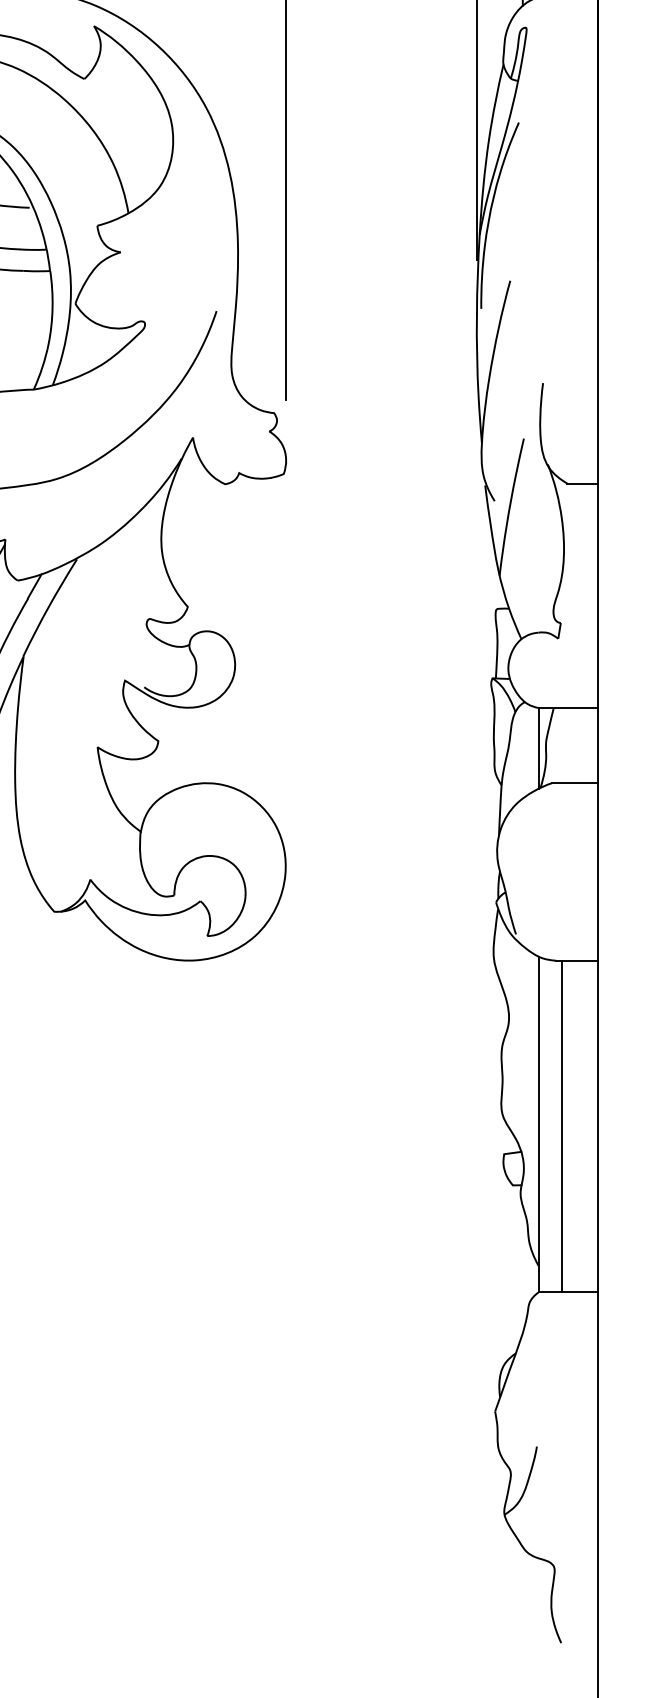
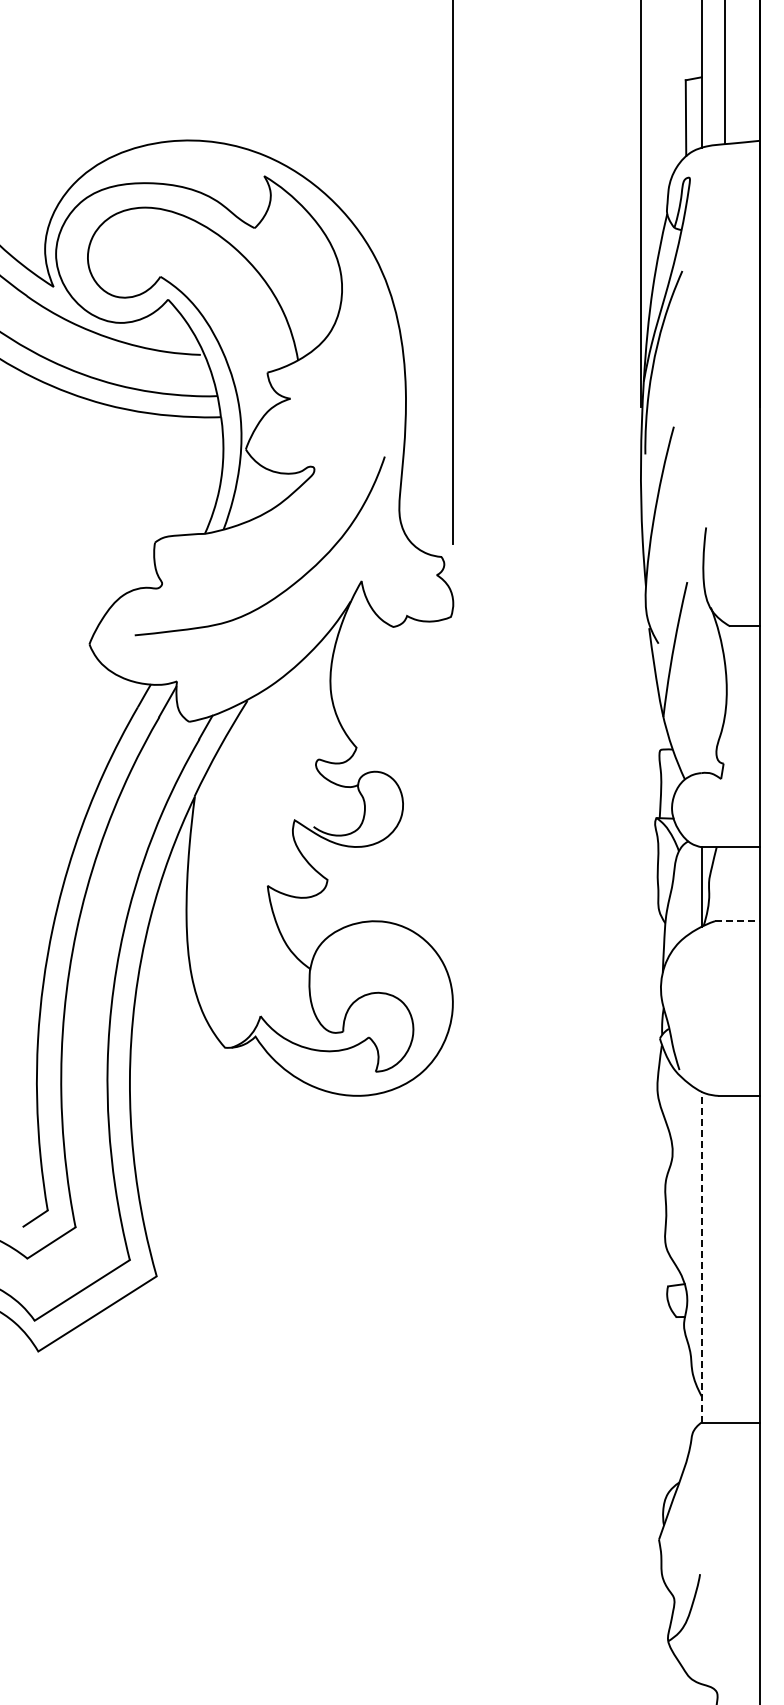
line: (574, 783) -> (737, 921), solid -> dashed
line: (538, 1123) -> (701, 1256), solid -> dashed
line: (561, 1125) -> (724, 1258), removed

